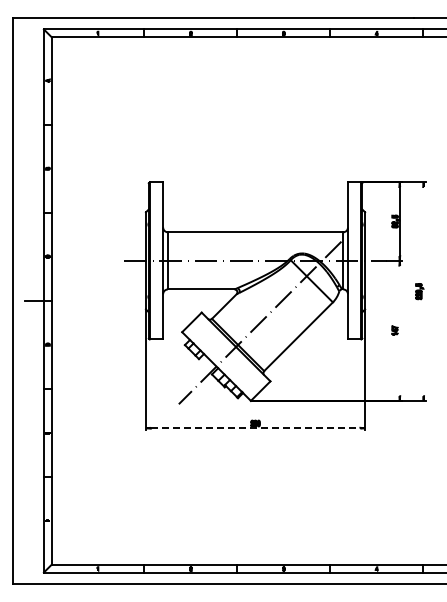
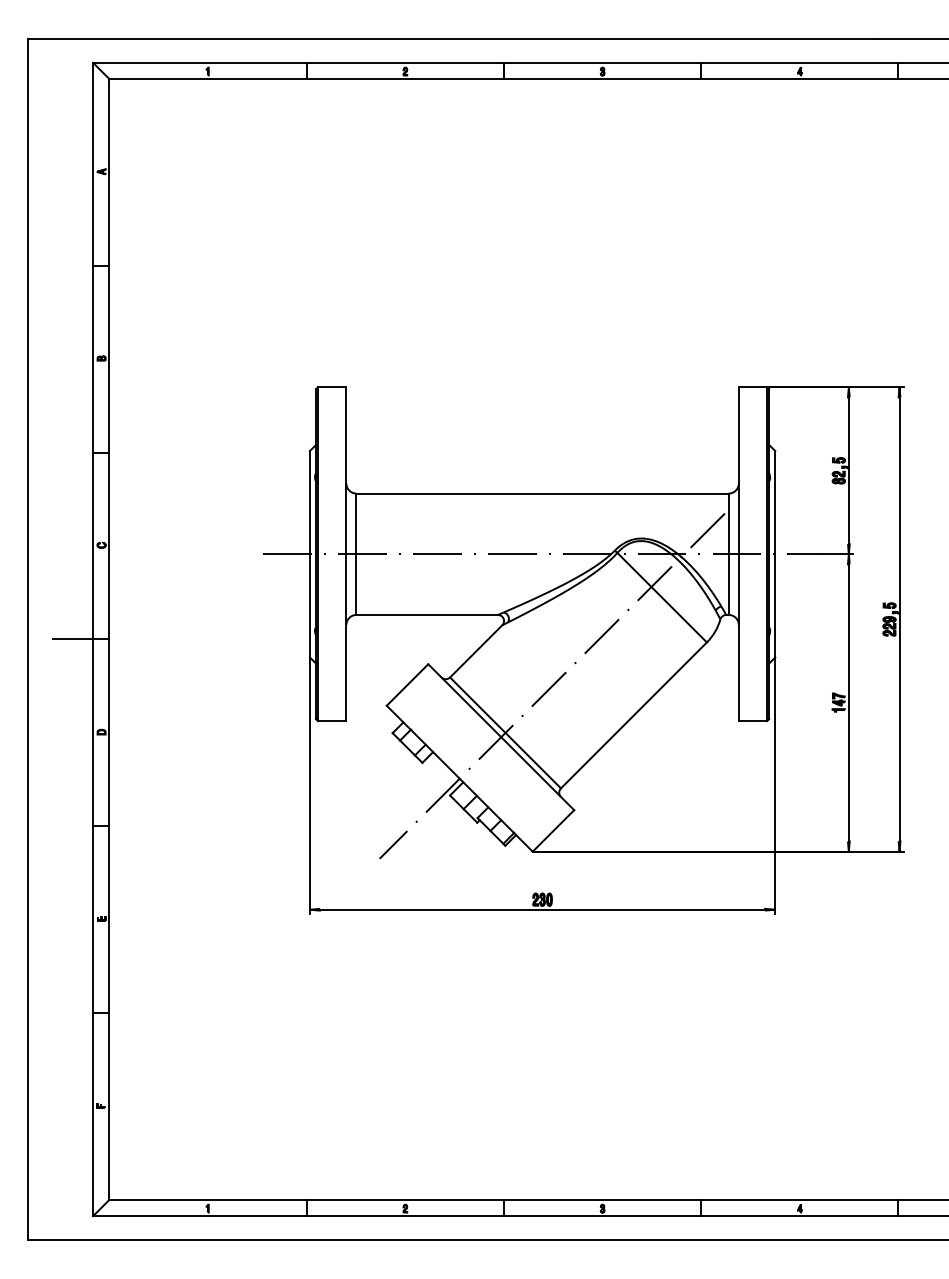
line: (423, 291) -> (899, 619), added
line: (399, 330) -> (848, 702), added
line: (255, 428) -> (542, 910), dashed -> solid

